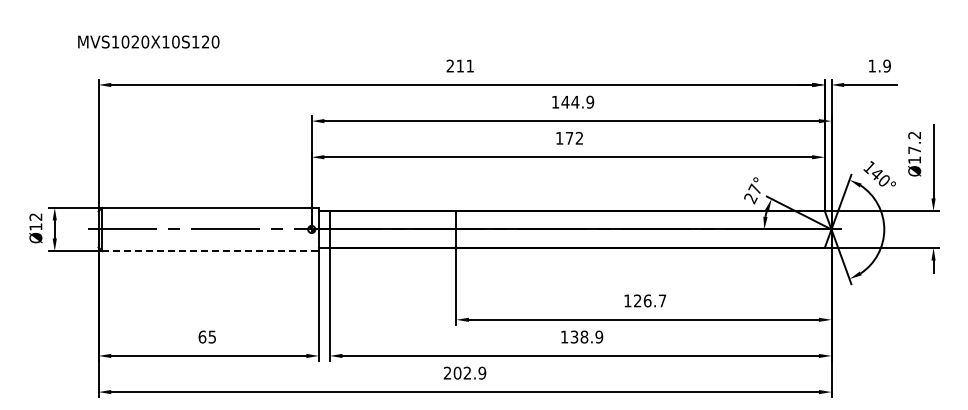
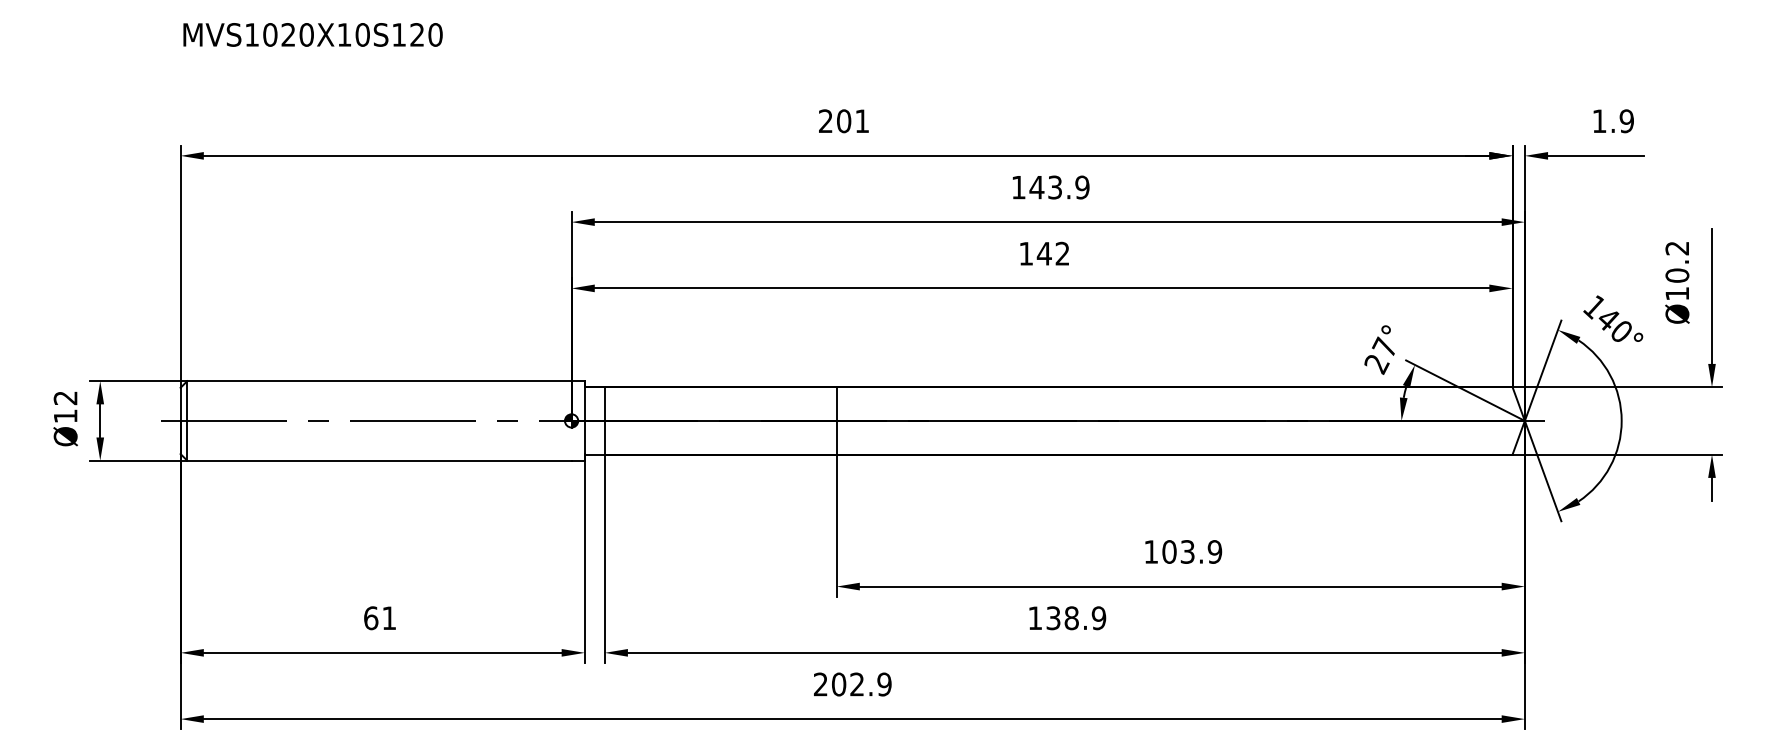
text: (148, 41) -> (312, 33), moved
text: (460, 65) -> (844, 120), 211 -> 201
text: (575, 101) -> (1055, 186), 144.9 -> 143.9
text: (569, 138) -> (1044, 254), 172 -> 142
text: (914, 150) -> (1677, 276), Ø17.2 -> Ø10.2
line: (206, 251) -> (378, 461), dashed -> solid
text: (649, 300) -> (1191, 551), 126.7 -> 103.9
text: (211, 336) -> (387, 617), 65 -> 61

